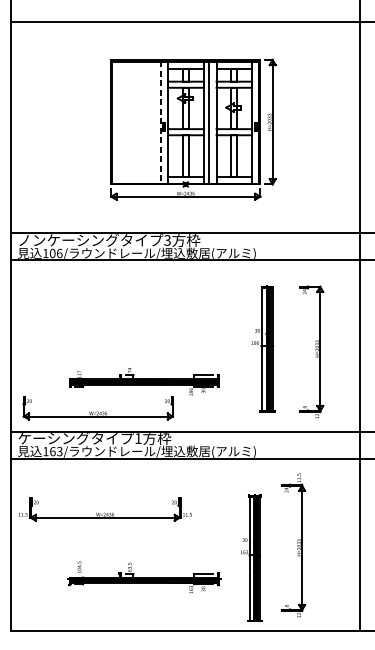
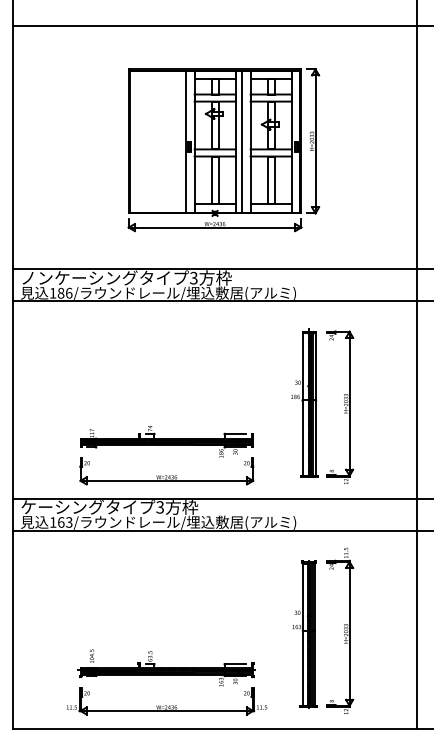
line: (161, 122) -> (186, 141), dashed -> solid
text: (52, 253) -> (60, 293), 106/ -> 186/
part: (312, 351) -> (340, 406), moved
part: (98, 408) -> (166, 471), moved
text: (137, 438) -> (159, 507), 1 -> 3
part: (104, 509) -> (166, 701), moved
part: (251, 558) -> (304, 634), moved

